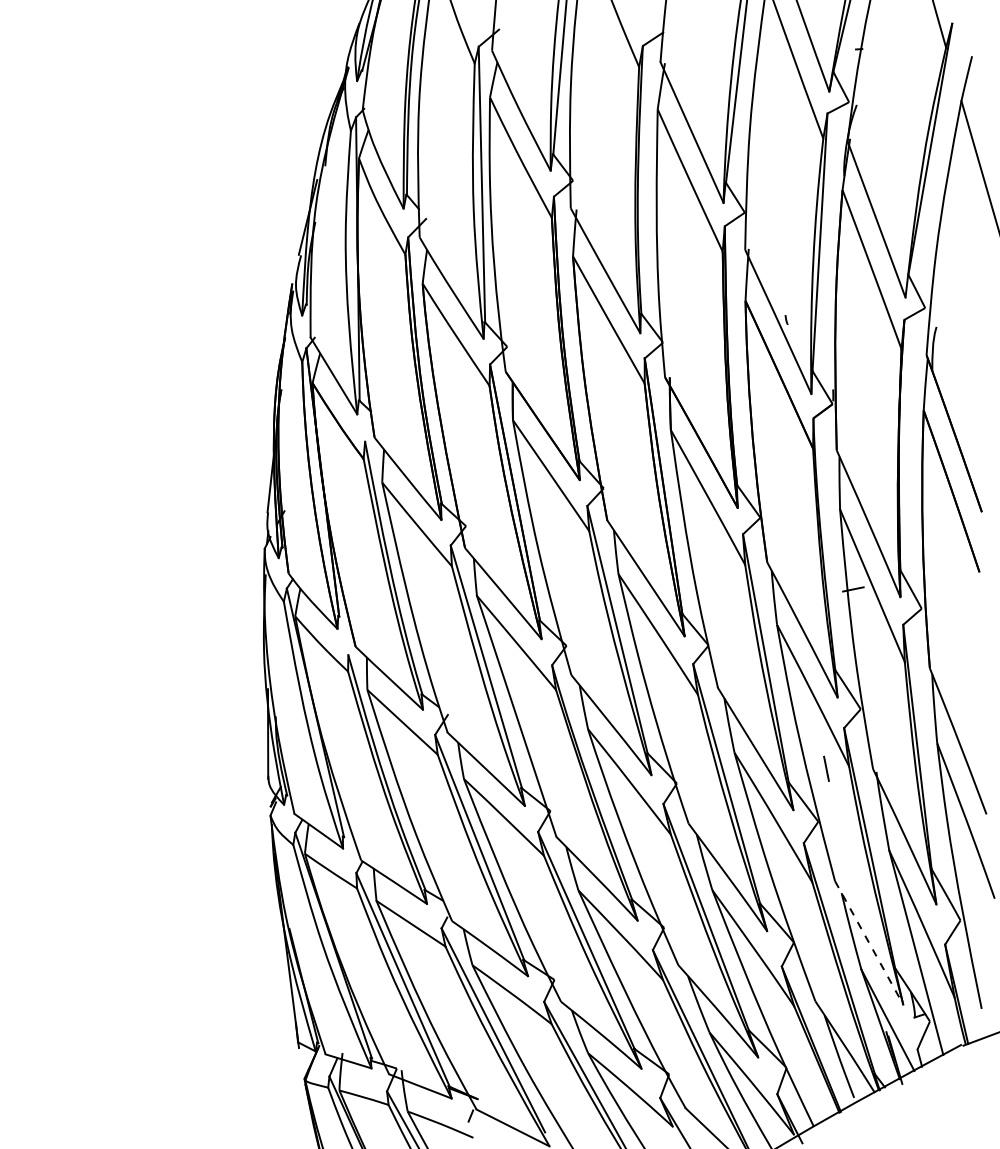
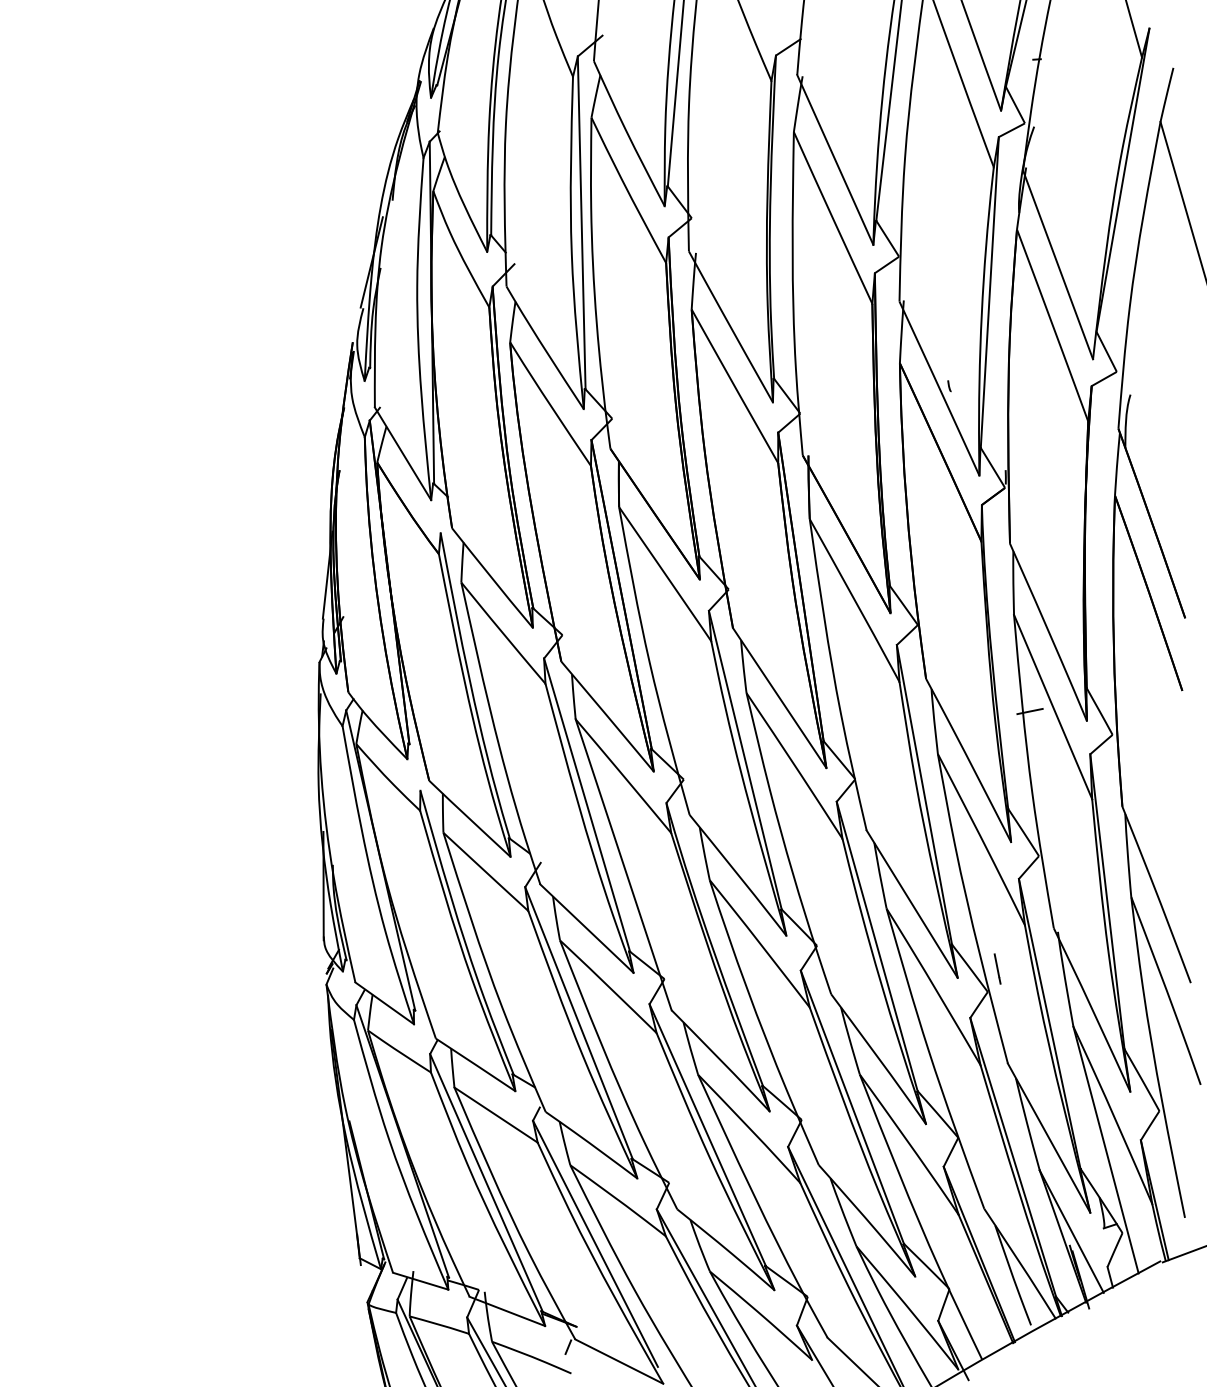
line: (826, 768) -> (997, 968), moved
line: (869, 943) -> (1049, 1138), dashed -> solid

